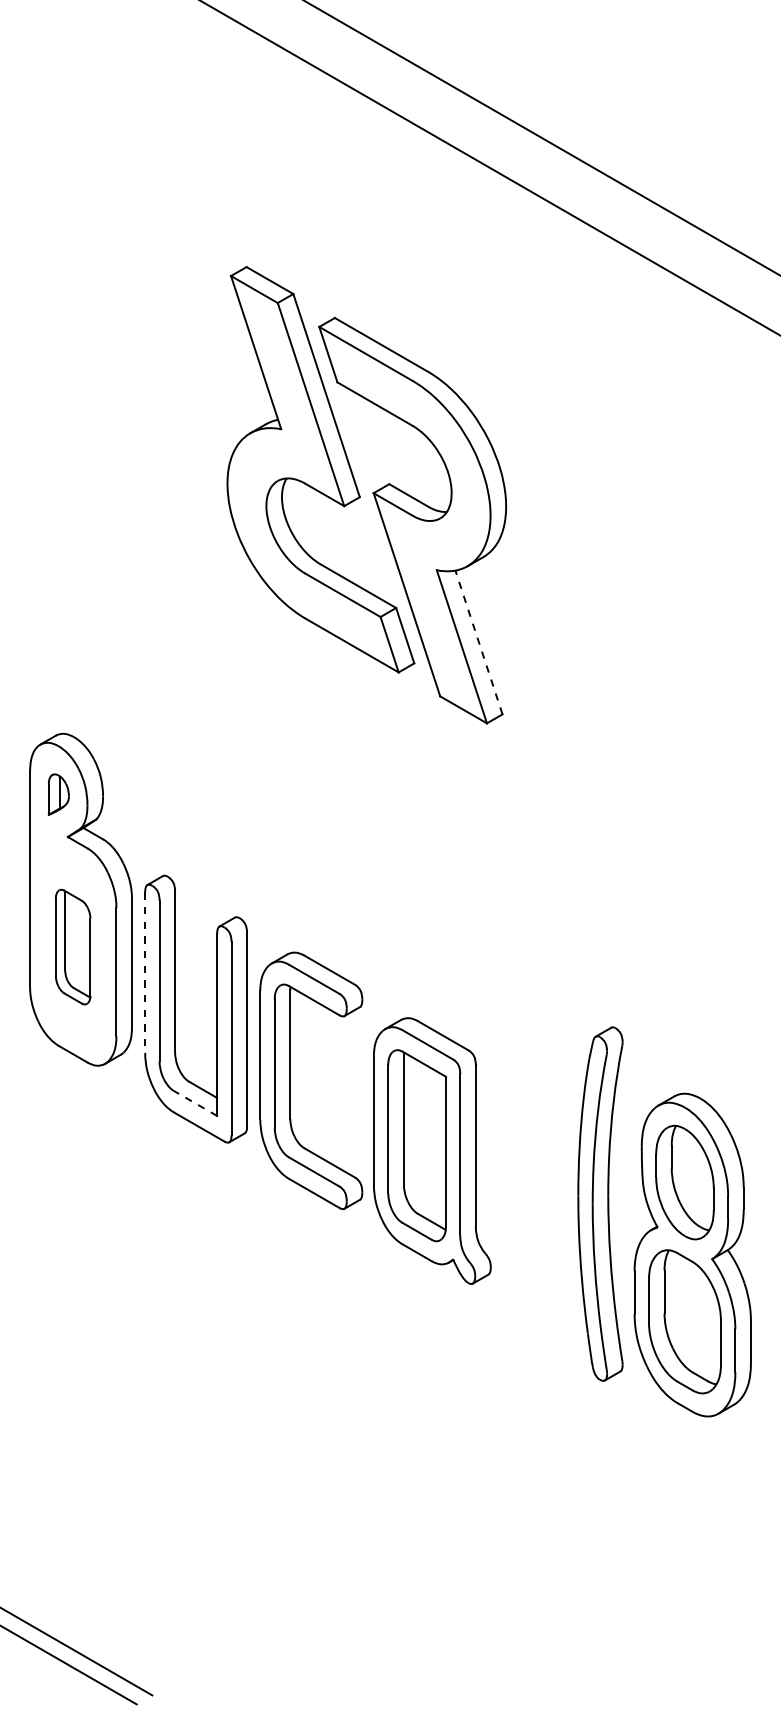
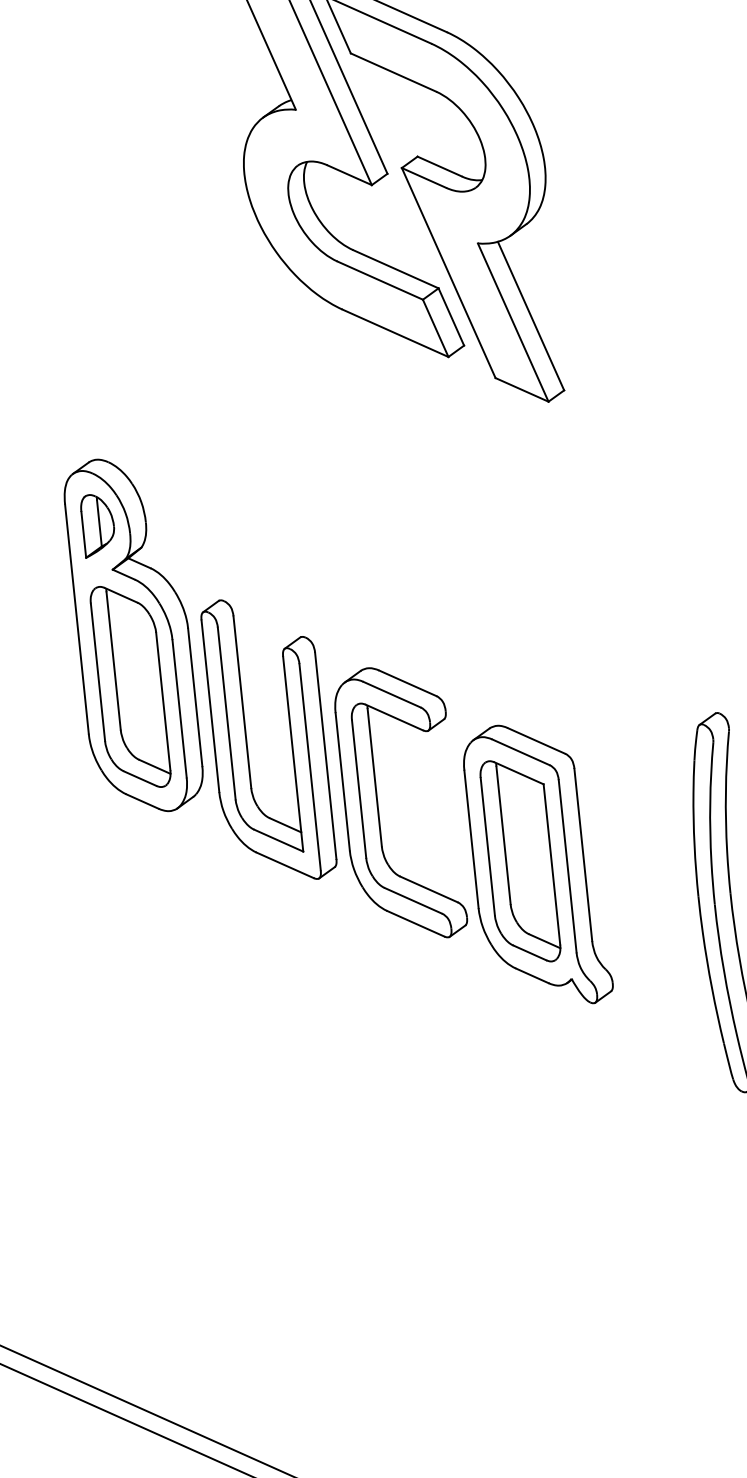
line: (478, 642) -> (530, 316), dashed -> solid
part: (58, 794) -> (97, 525), size x1.43
part: (72, 946) -> (129, 686), size x1.67
line: (145, 973) -> (210, 707), dashed -> solid
line: (195, 1103) -> (278, 840), dashed -> solid

